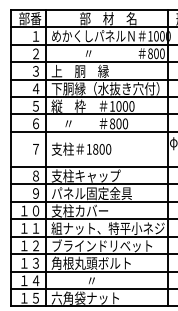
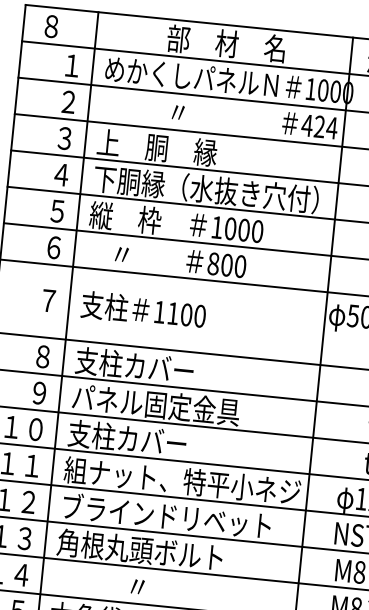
text: (30, 18) -> (64, 27), 部番 -> ８
text: (155, 53) -> (317, 126), 800 -> 424
text: (95, 149) -> (172, 313), 1800 -> 1100
text: (97, 175) -> (171, 368), 支柱キャップ -> 支柱カバー

